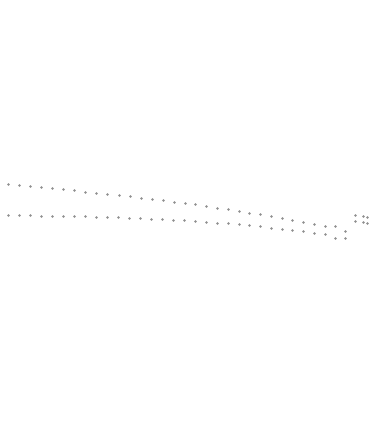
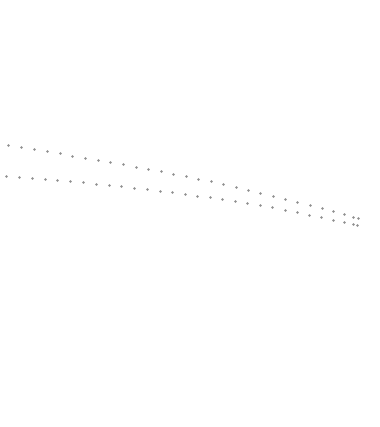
part: (361, 219) -> (351, 220), moved
part: (335, 232) -> (321, 212), size x0.62

